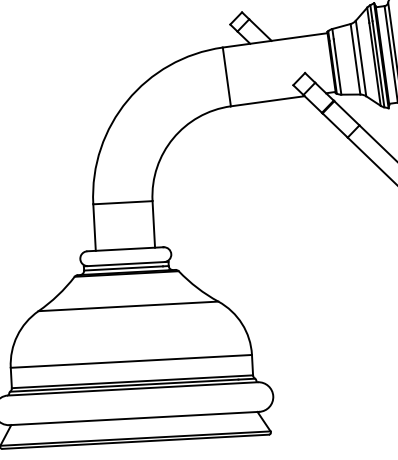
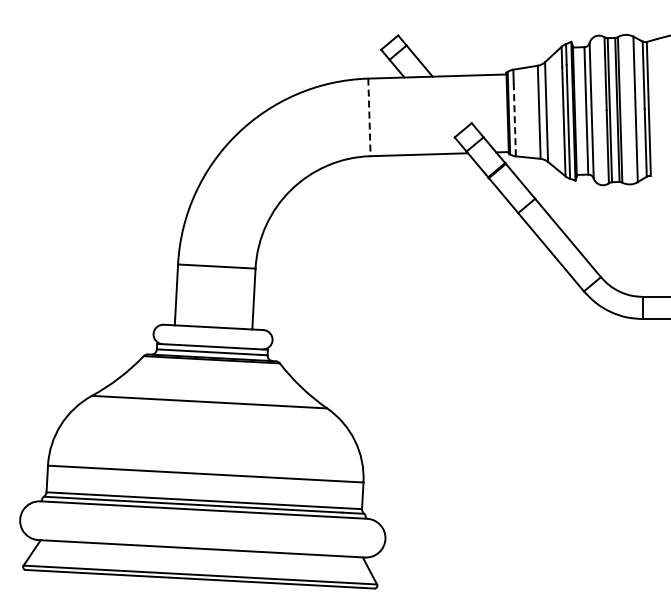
line: (337, 66) -> (514, 119), solid -> dashed
line: (226, 77) -> (369, 117), solid -> dashed

